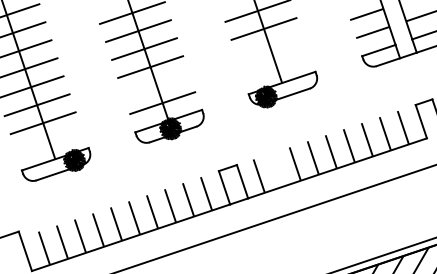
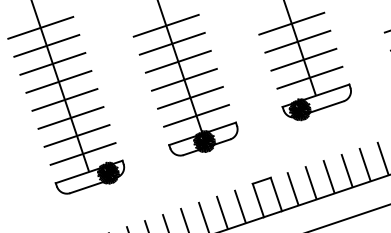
line: (269, 46) -> (303, 59), added
line: (275, 64) -> (309, 77), added
line: (156, 84) -> (190, 97), added
line: (48, 141) -> (82, 154), added
line: (276, 169) -> (310, 182), added

